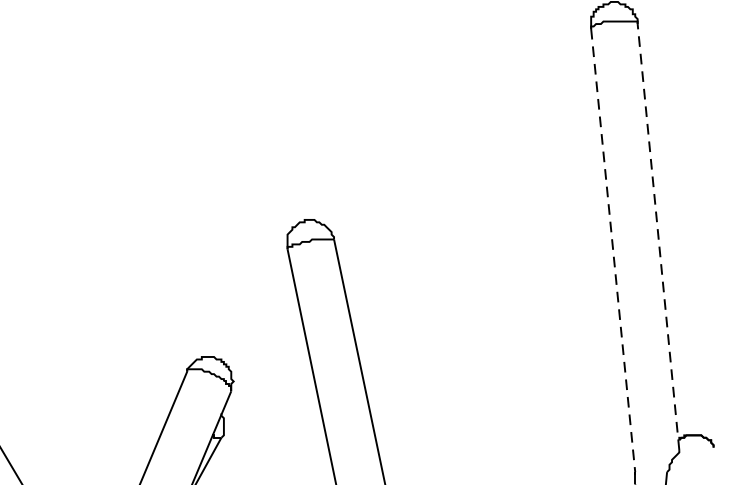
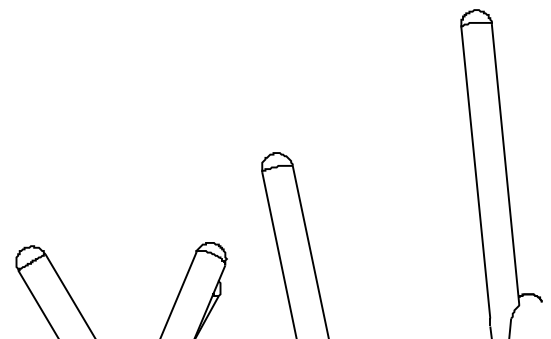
line: (658, 235) -> (505, 163), dashed -> solid
line: (612, 251) -> (475, 173), dashed -> solid

